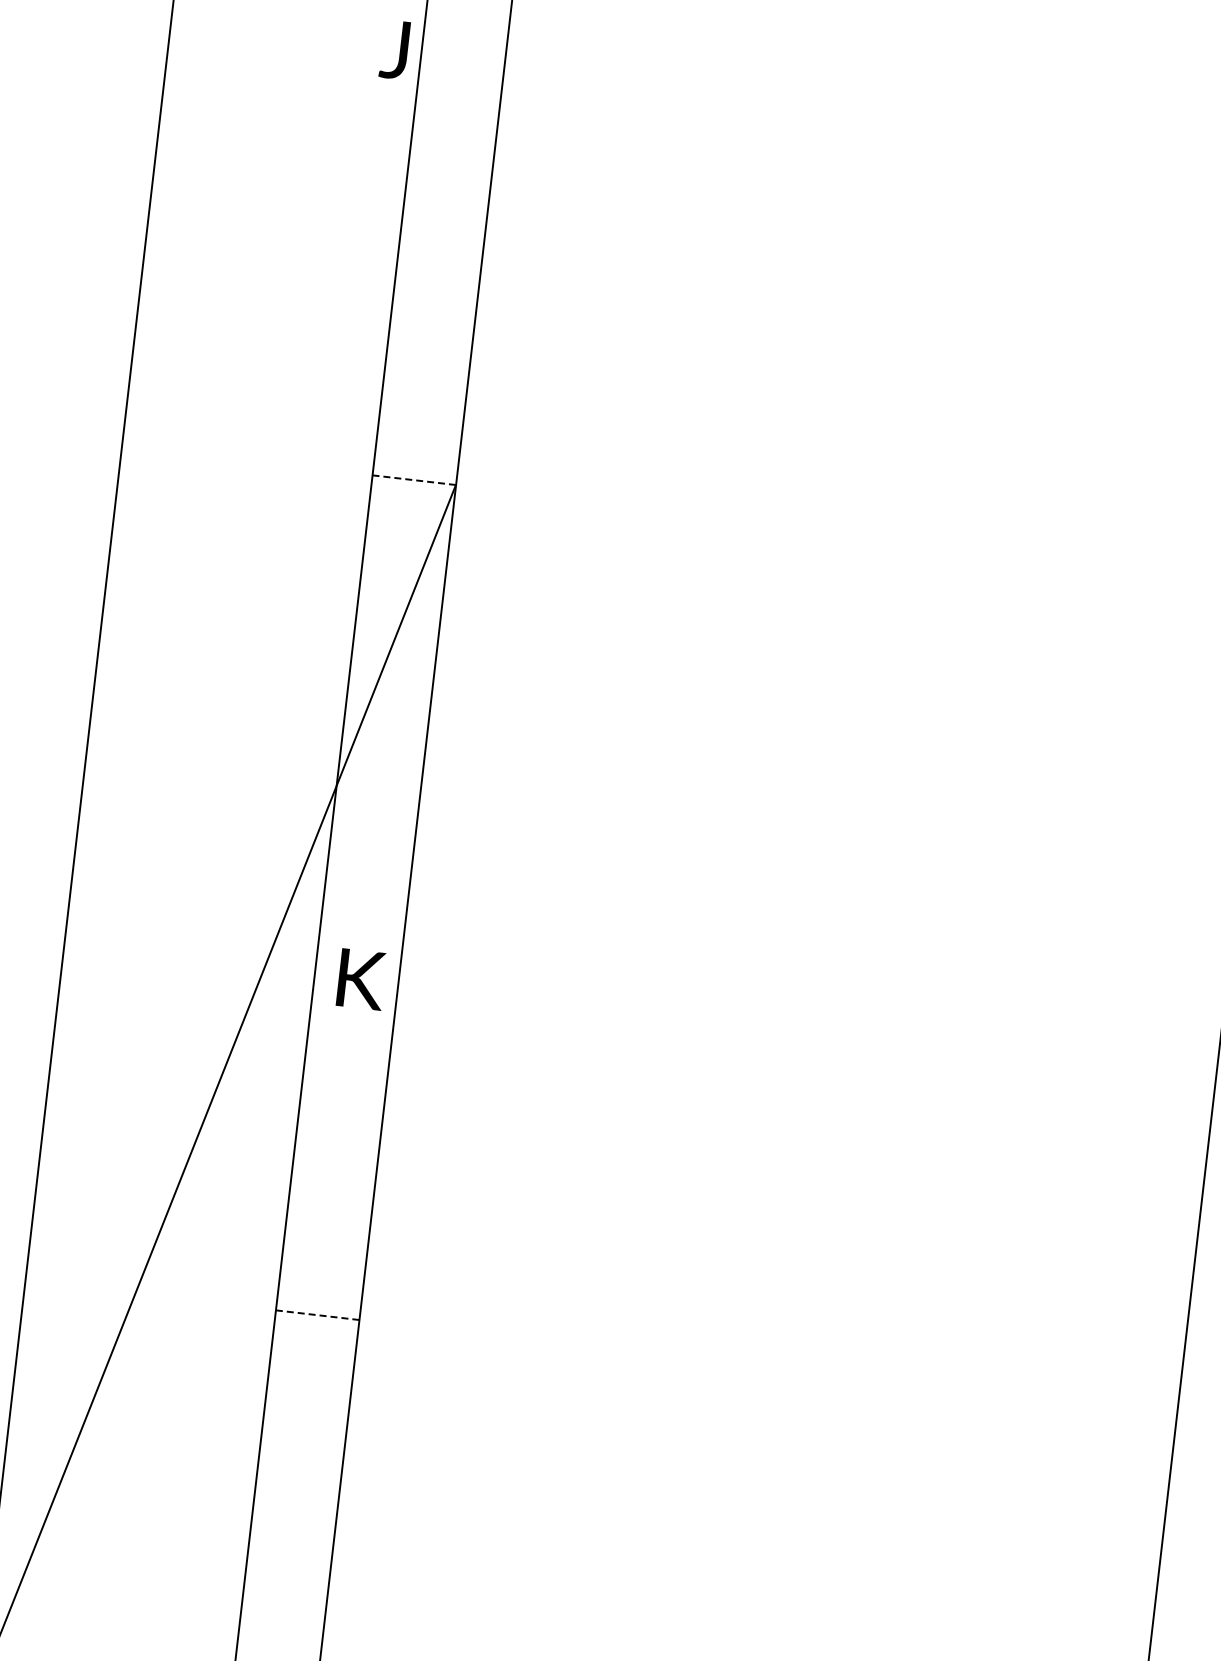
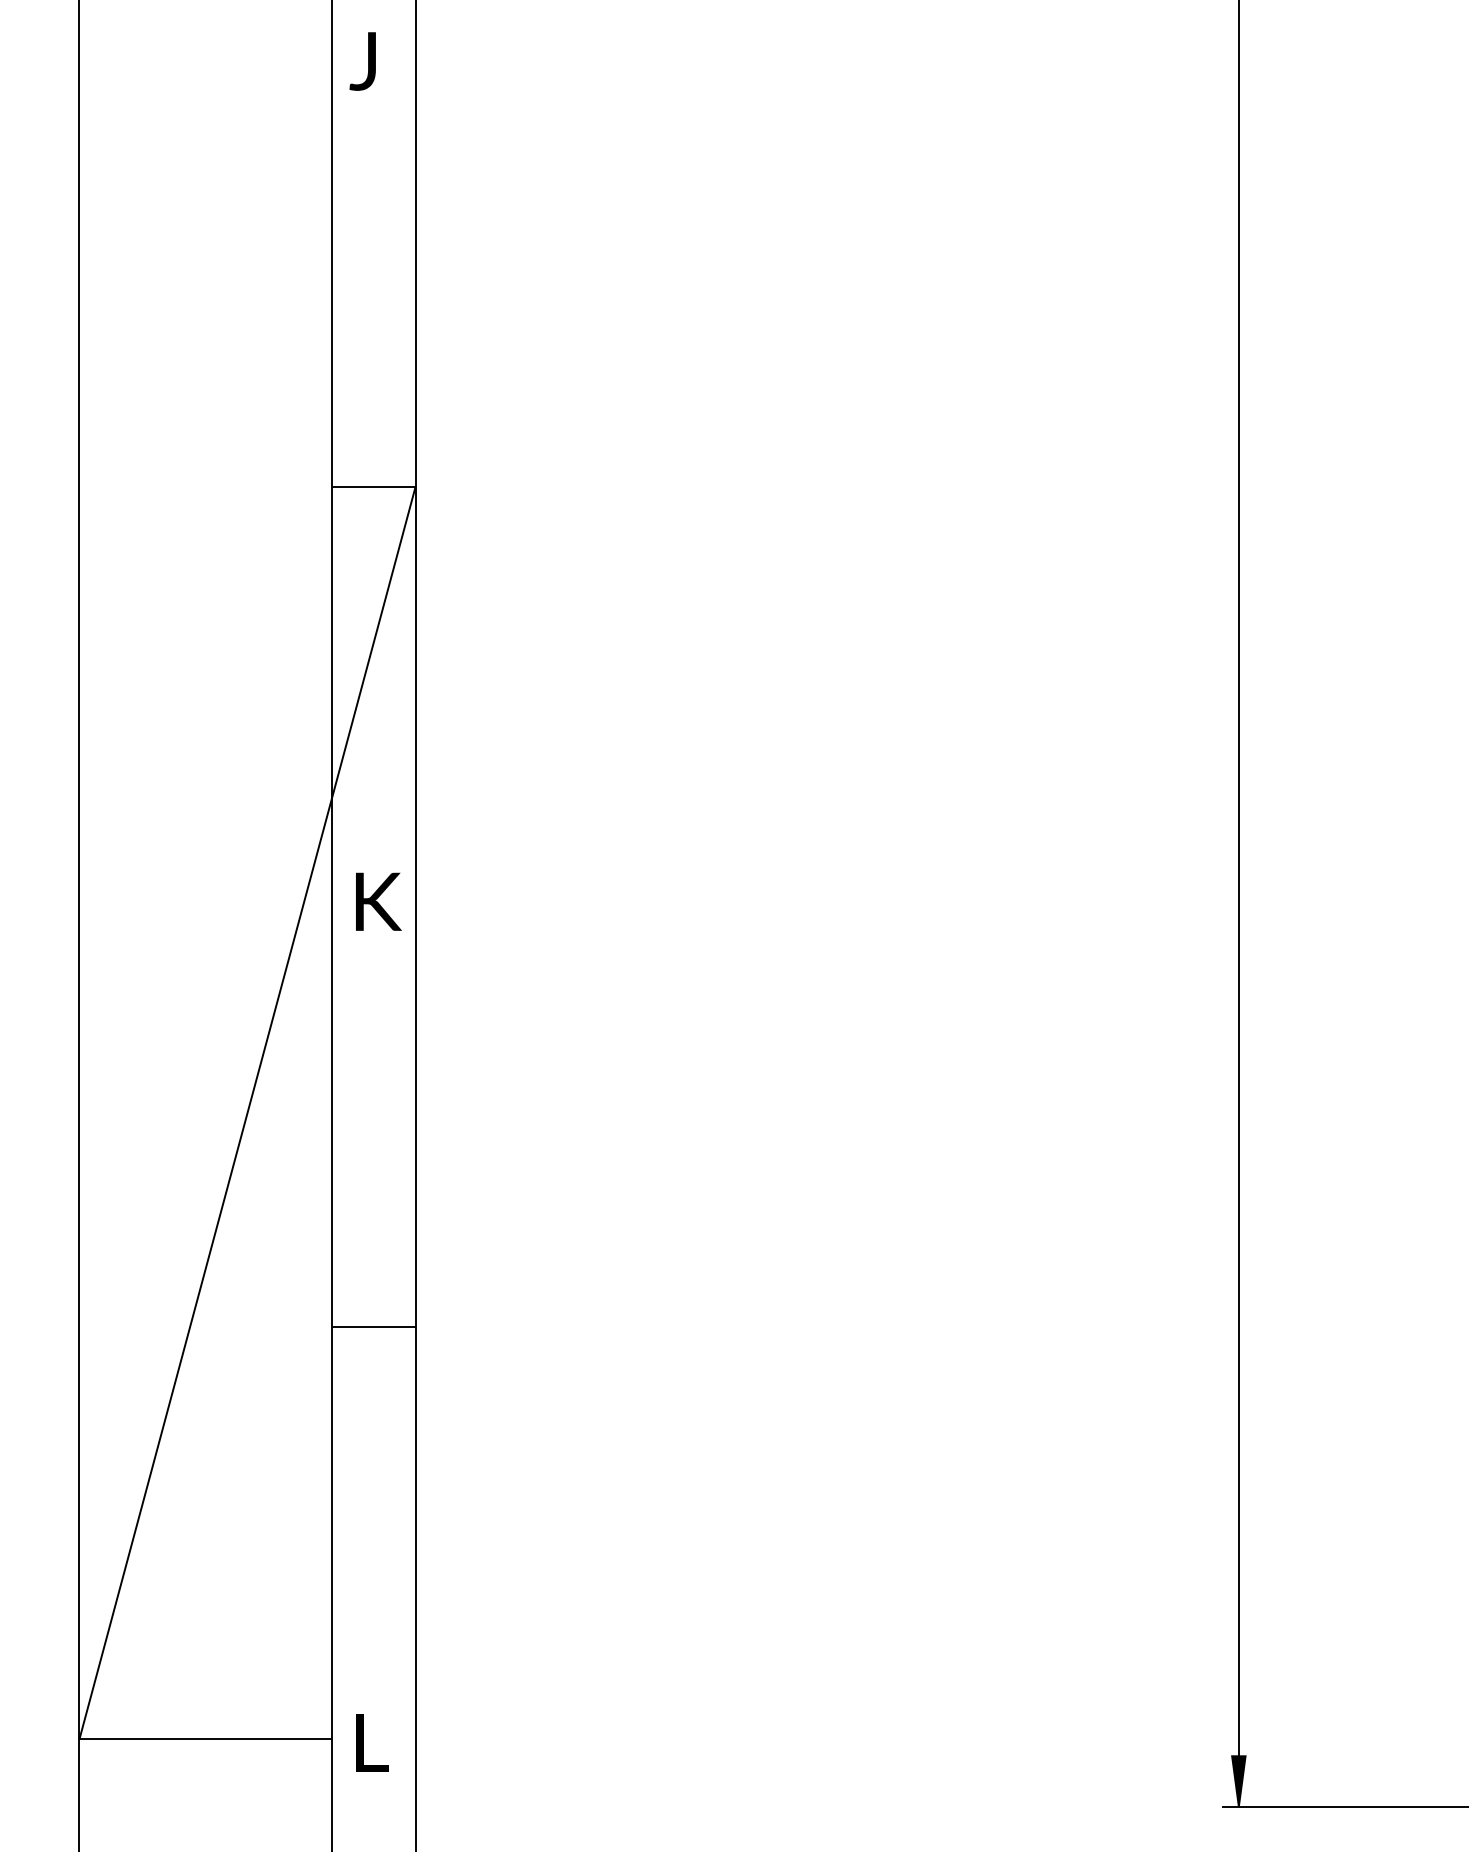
text: (394, 49) -> (362, 61), moved
line: (414, 479) -> (373, 486), dashed -> solid
text: (361, 979) -> (378, 901), moved
line: (317, 1315) -> (373, 1327), dashed -> solid

